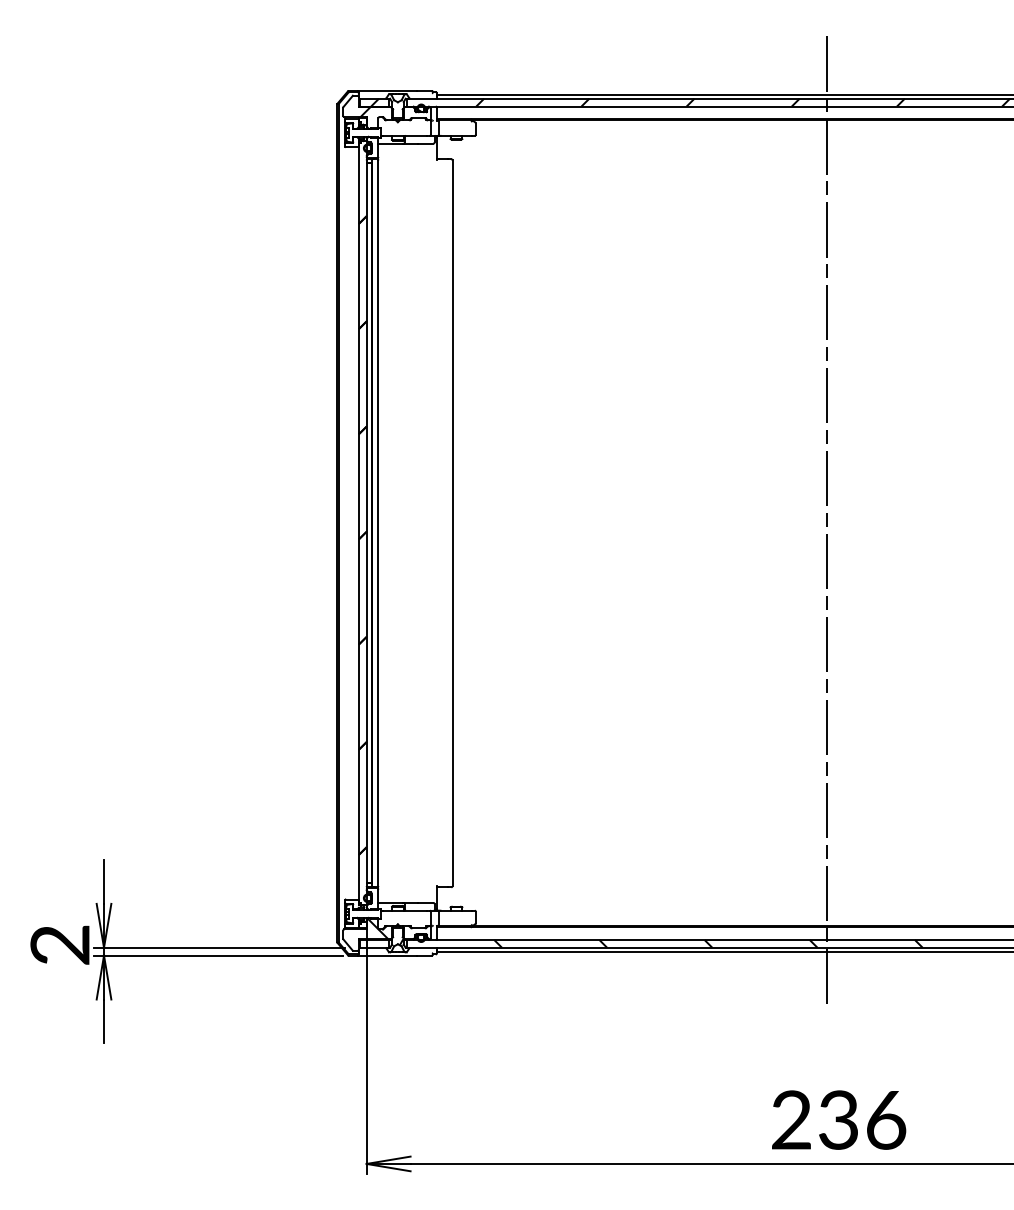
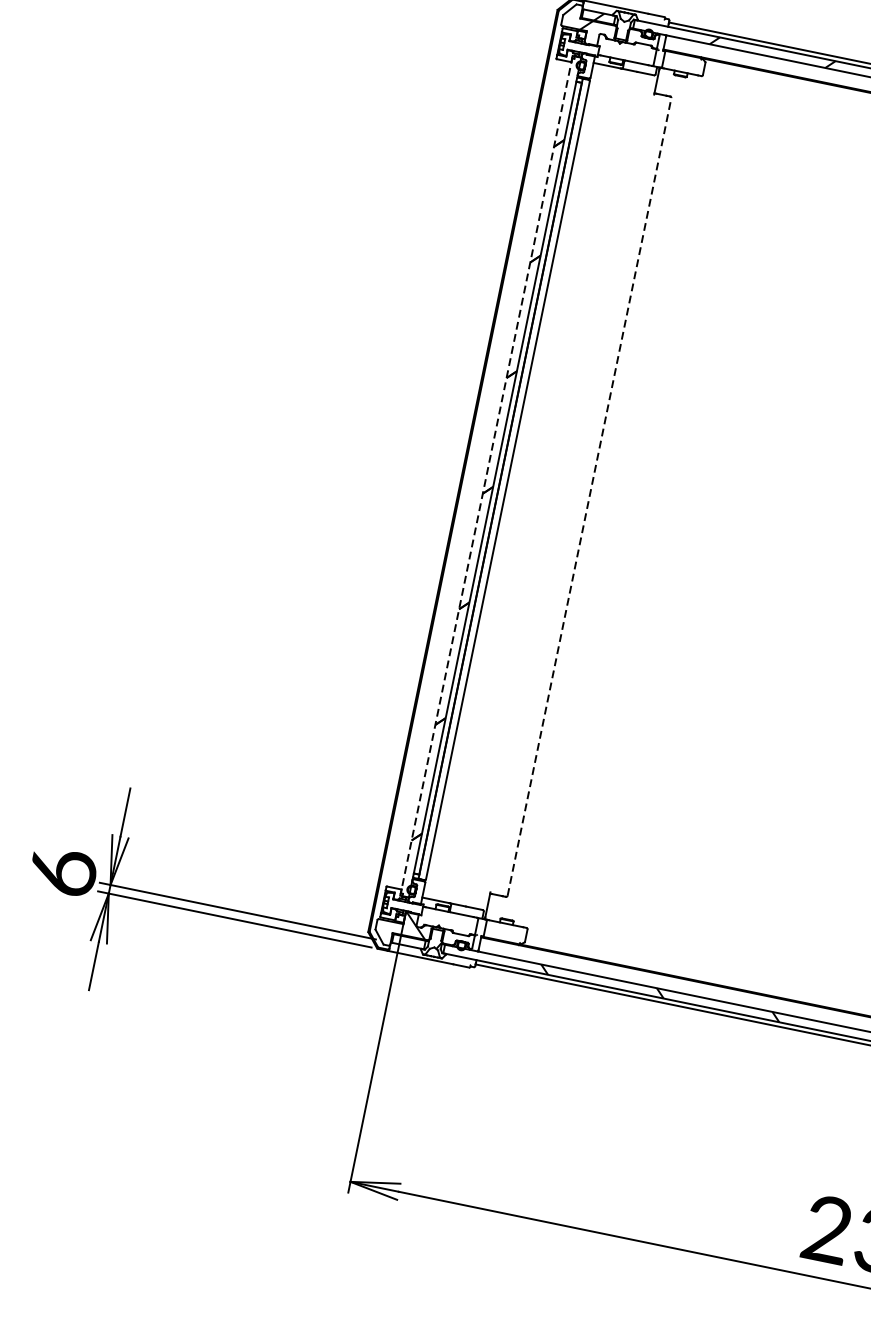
line: (358, 523) -> (486, 476), solid -> dashed
line: (452, 523) -> (589, 497), solid -> dashed
text: (59, 944) -> (62, 871), 2 -> 6

